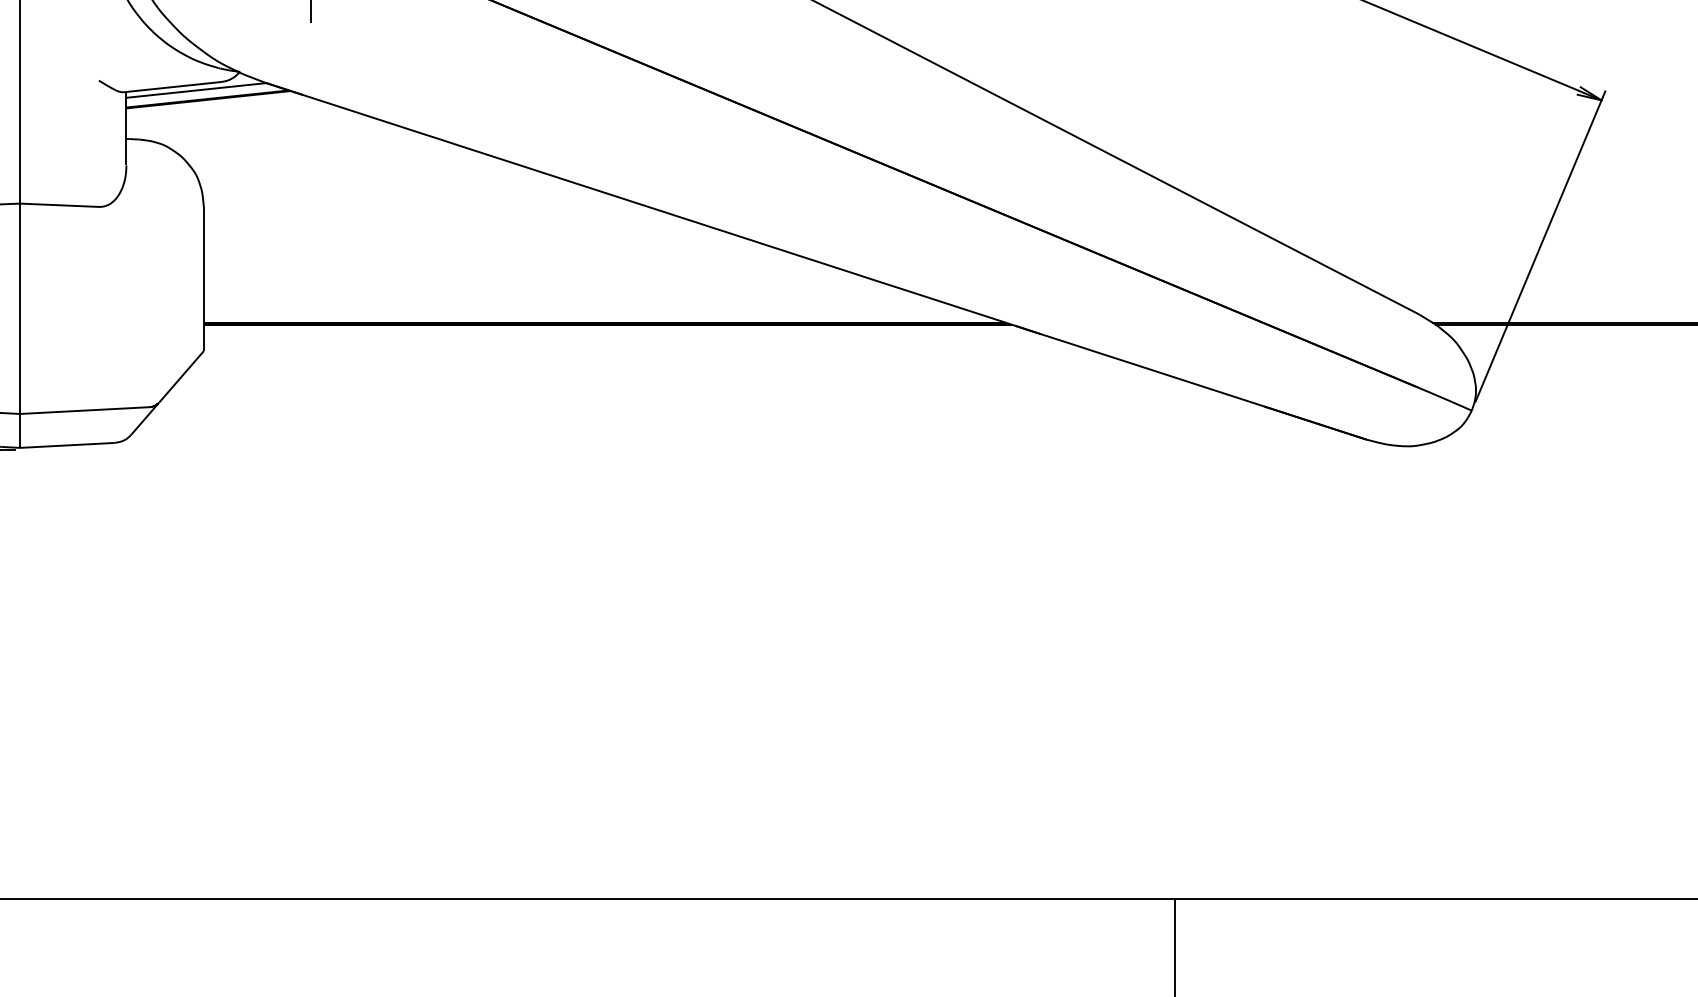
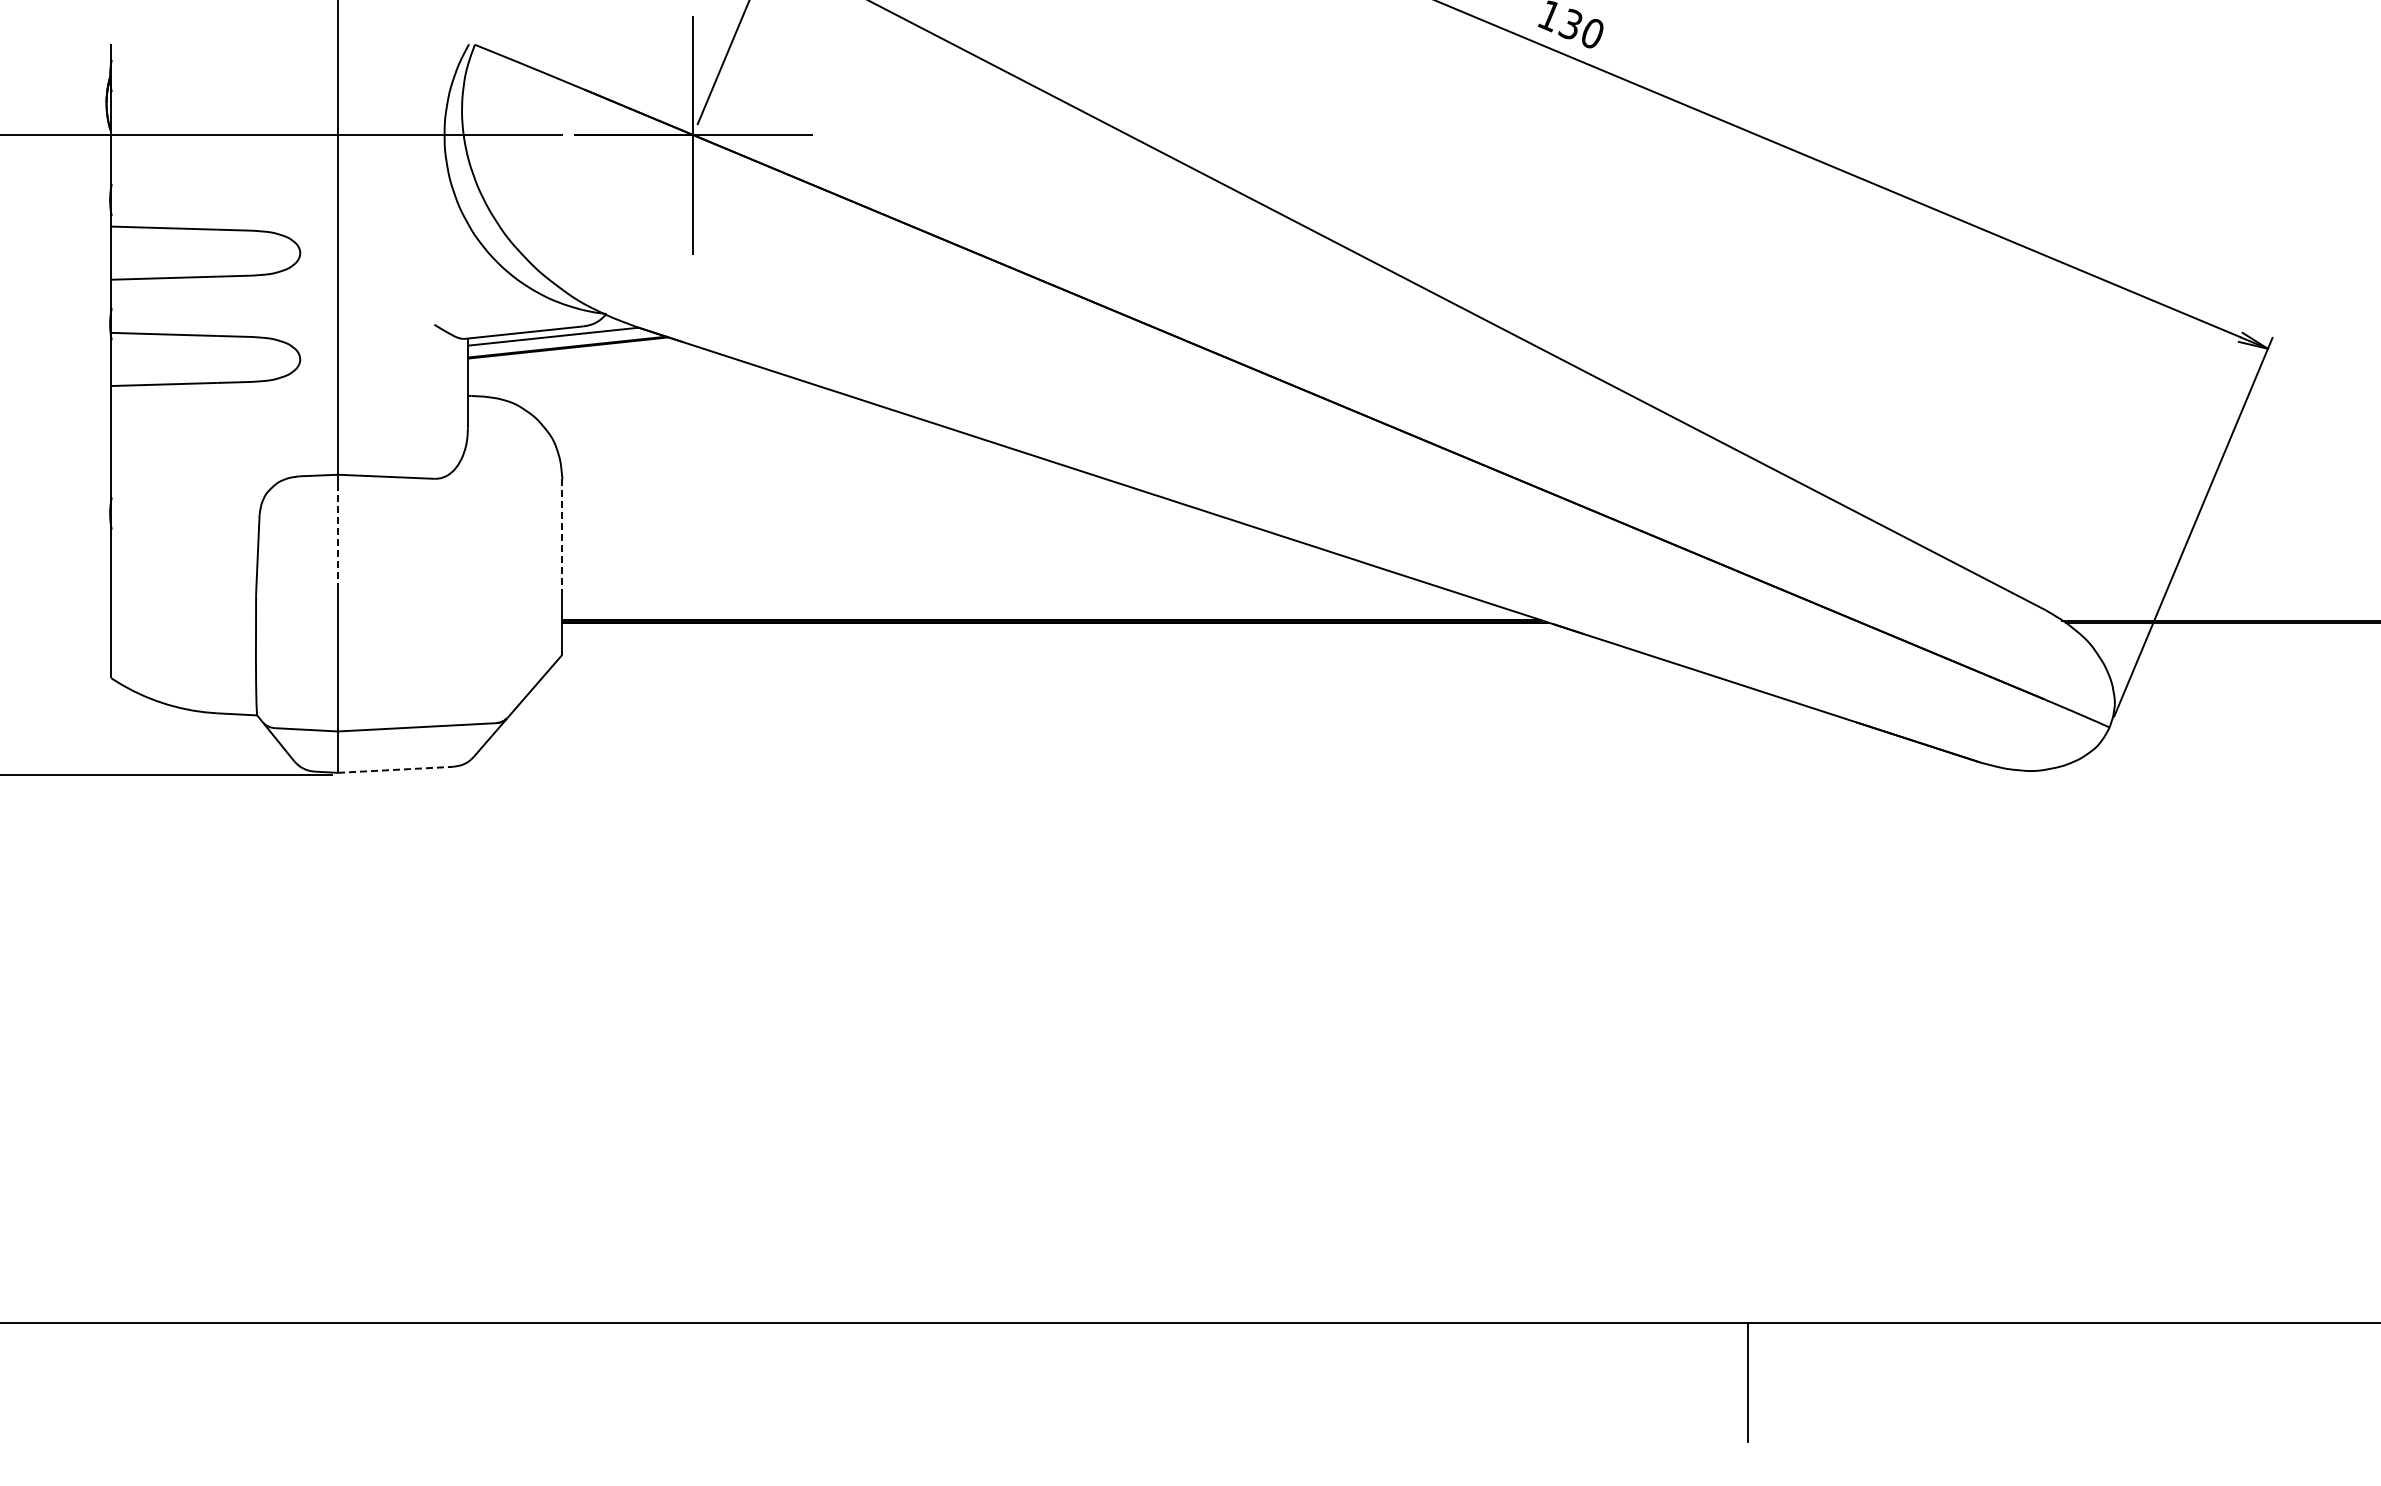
line: (203, 254) -> (562, 536), solid -> dashed
line: (20, 255) -> (338, 538), solid -> dashed
line: (67, 445) -> (395, 769), solid -> dashed

